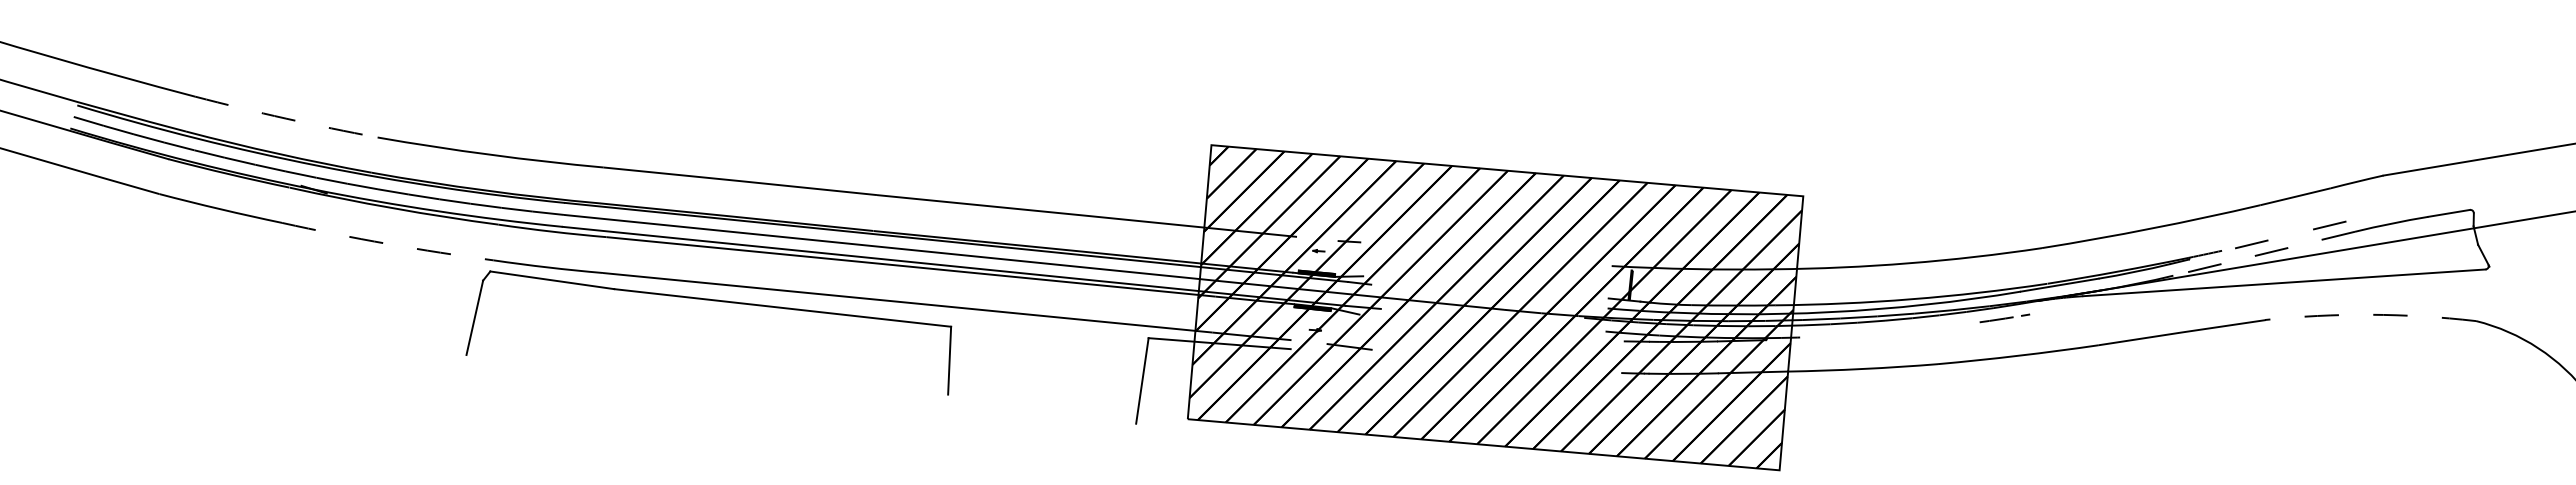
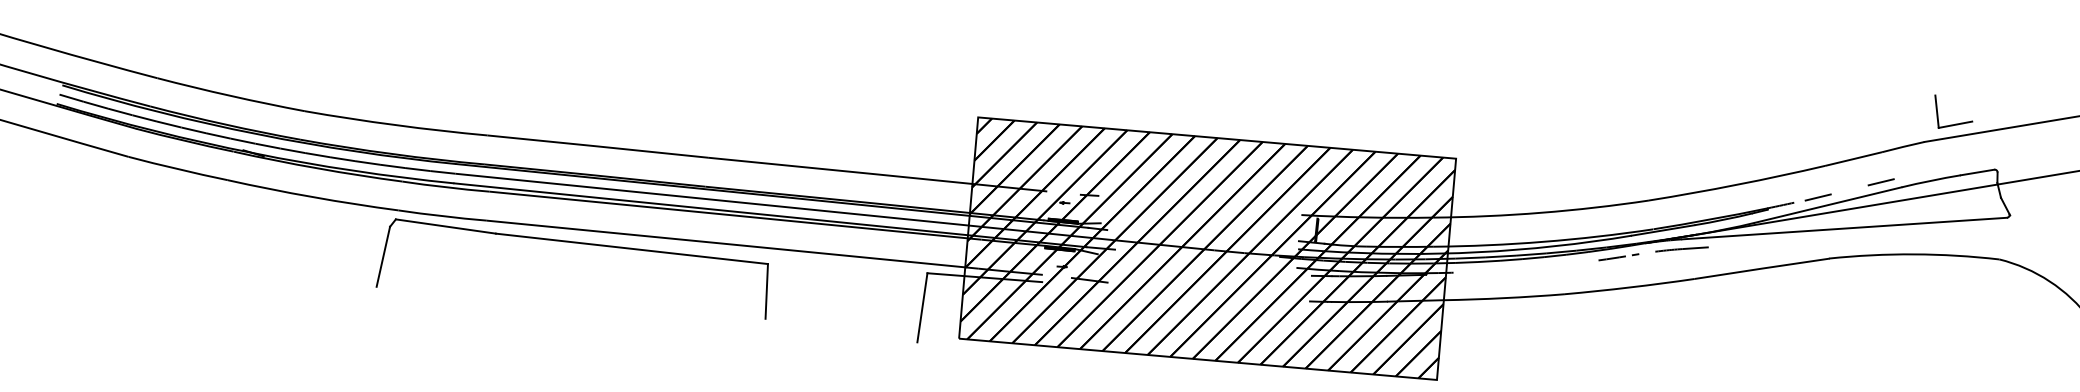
arc: (286, 118) -> (231, 95), dashed -> solid
part: (2424, 152) -> (1957, 123), added
arc: (387, 243) -> (312, 196), dashed -> solid
line: (2263, 253) -> (1827, 204), dashed -> solid
line: (2082, 308) -> (1681, 249), added
arc: (2370, 314) -> (1914, 254), dashed -> solid

